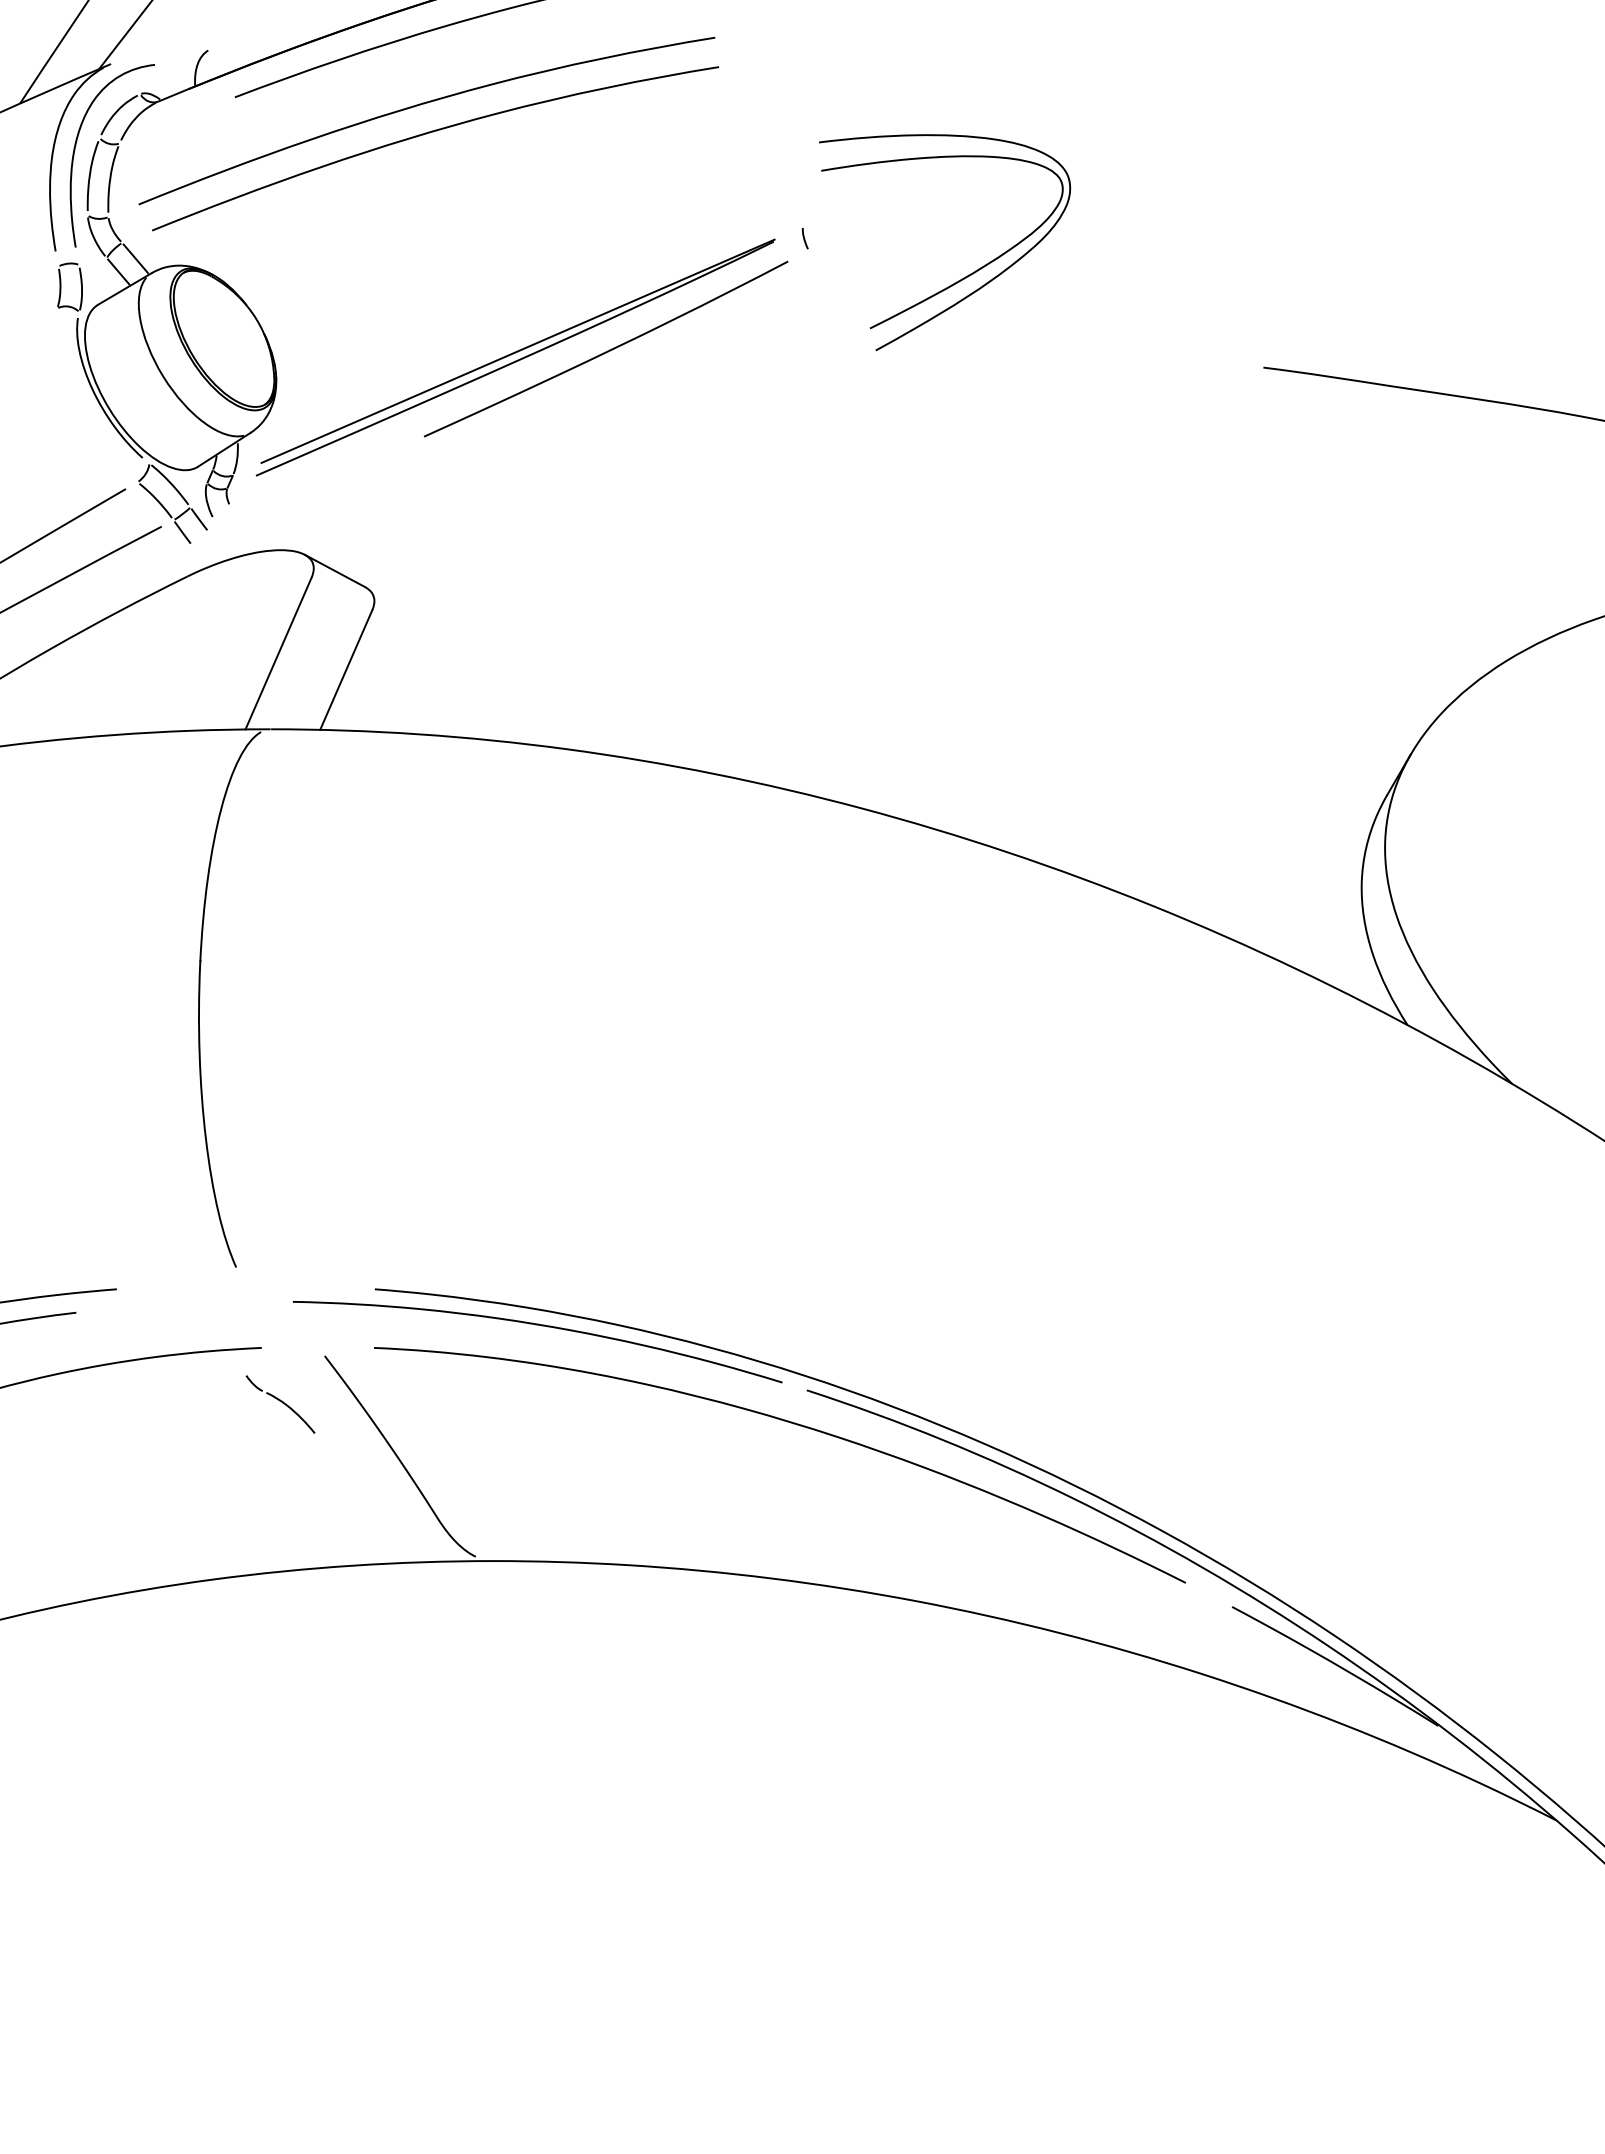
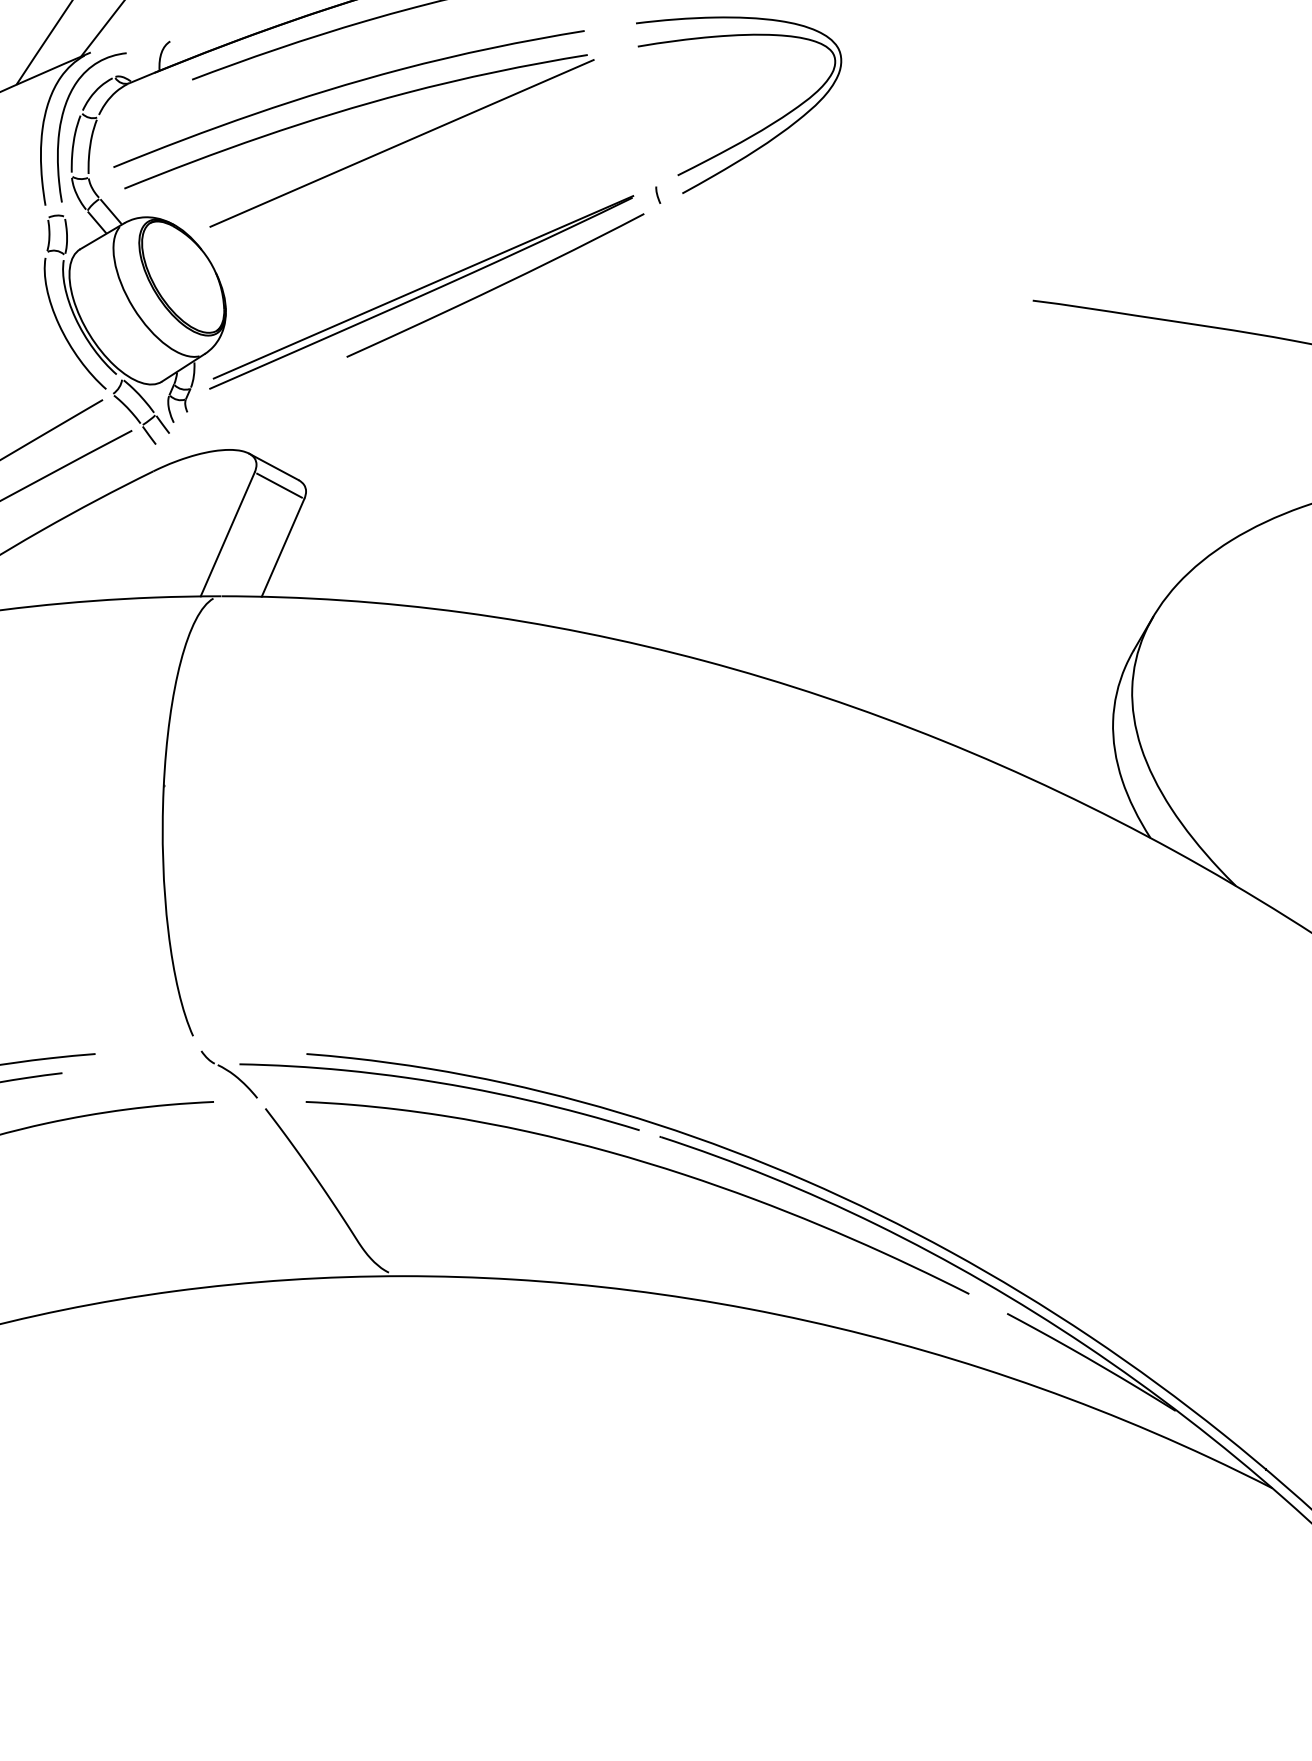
line: (491, 175) -> (401, 143), added
part: (963, 277) -> (754, 133), moved
curve: (76, 403) -> (62, 329), added
line: (341, 593) -> (279, 485), added
part: (280, 1404) -> (229, 1074), moved

